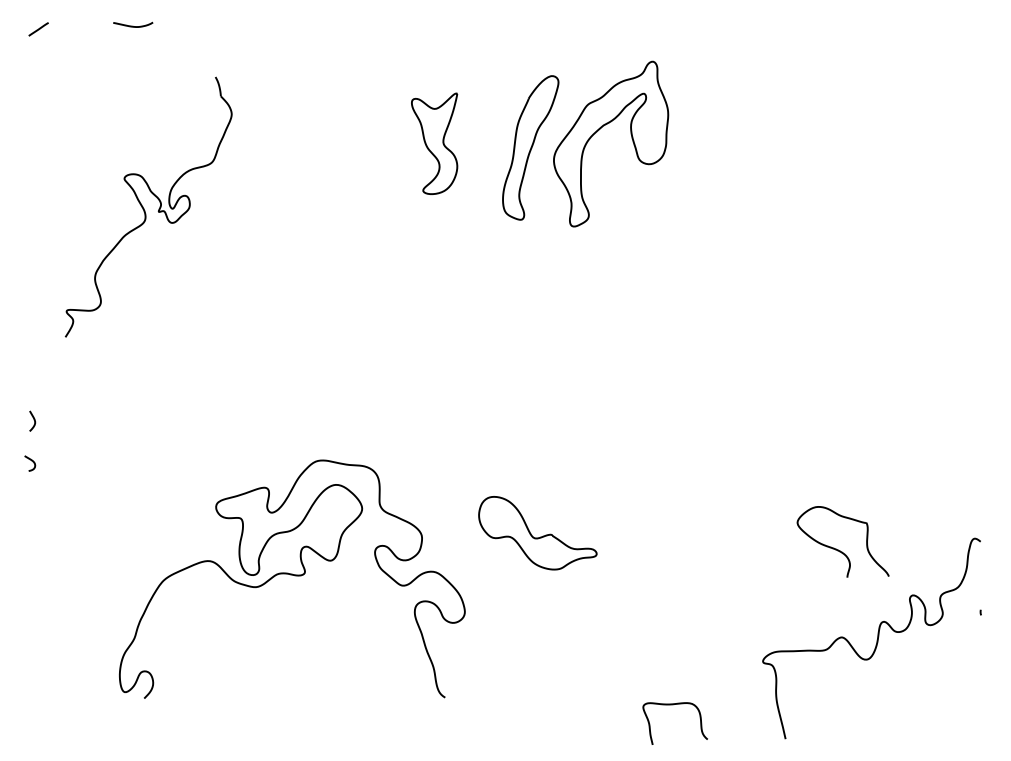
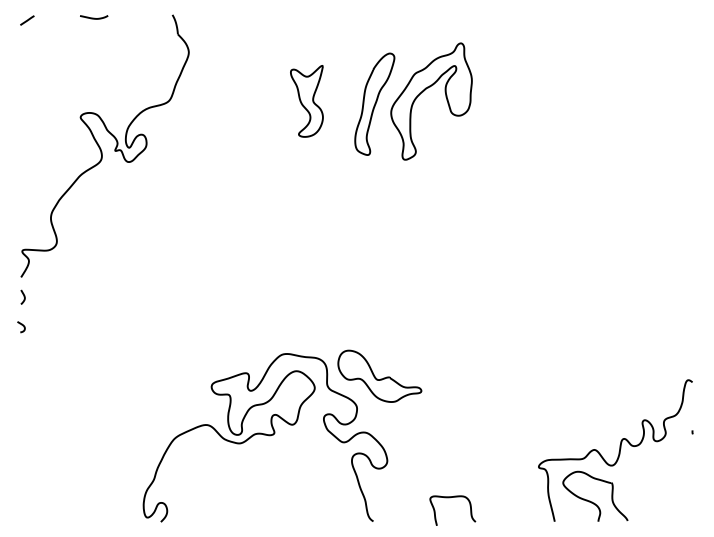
part: (147, 206) -> (104, 145), size x1.43
part: (839, 549) -> (592, 501), moved
curve: (292, 575) -> (265, 435), moved
curve: (671, 706) -> (450, 498), moved

